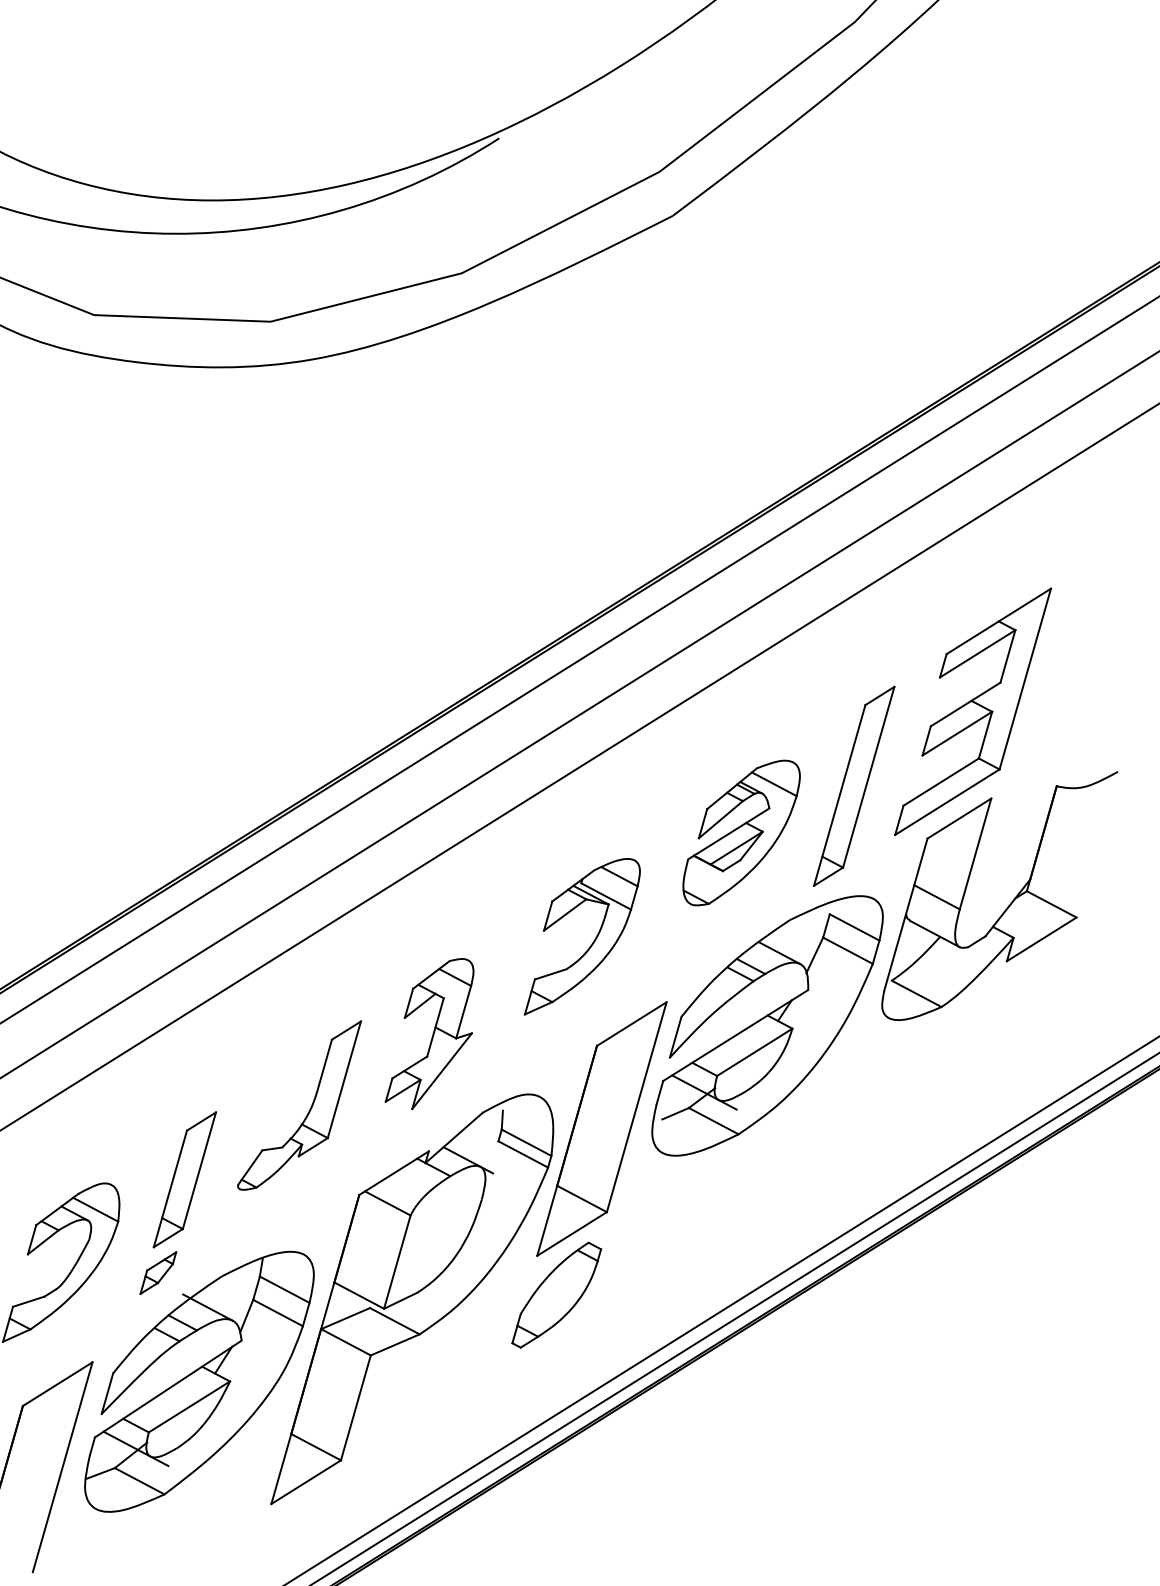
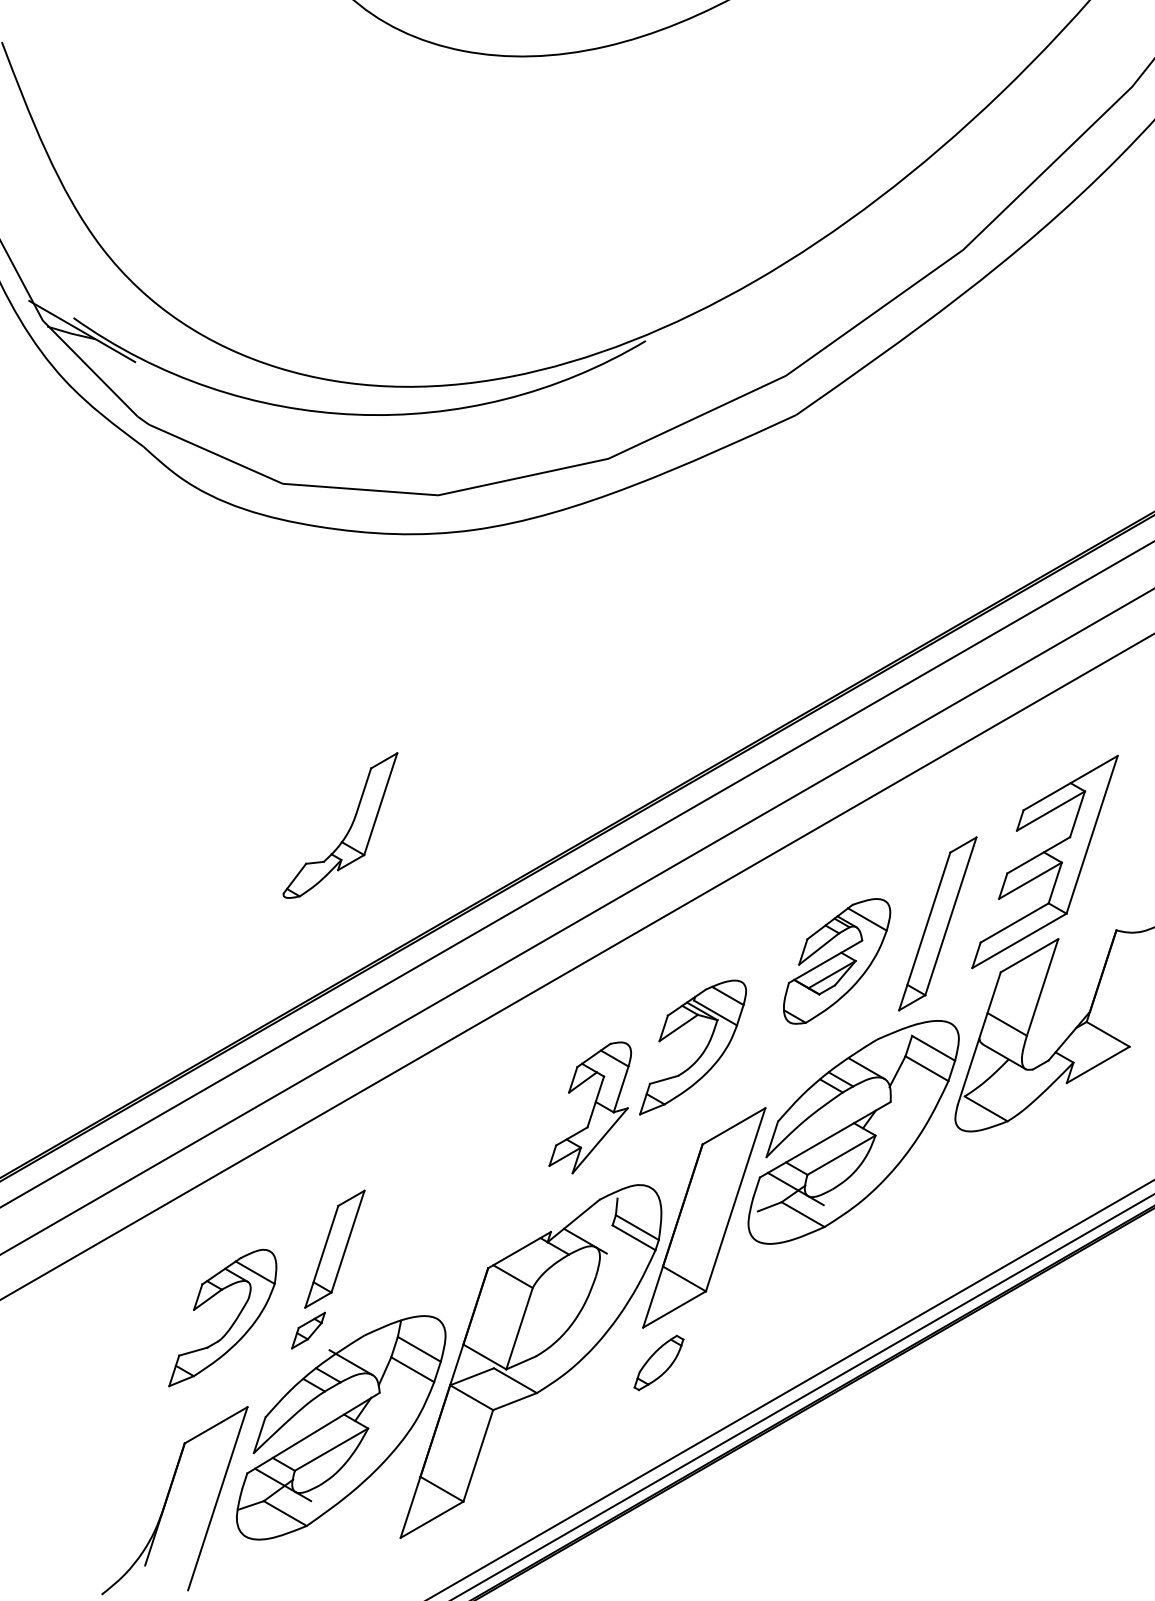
part: (429, 1033) -> (590, 1107), moved
part: (308, 1109) -> (348, 829), moved
part: (556, 1294) -> (658, 1362), size x0.6

